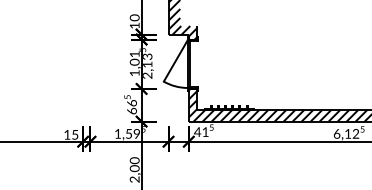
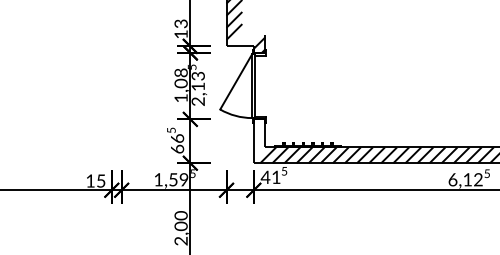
text: (135, 17) -> (181, 23), 10 -> 13
hatch: (181, 30) -> (243, 40), removed
text: (134, 54) -> (180, 72), 1,01 -> 1,08
hatch: (193, 103) -> (259, 138), removed

